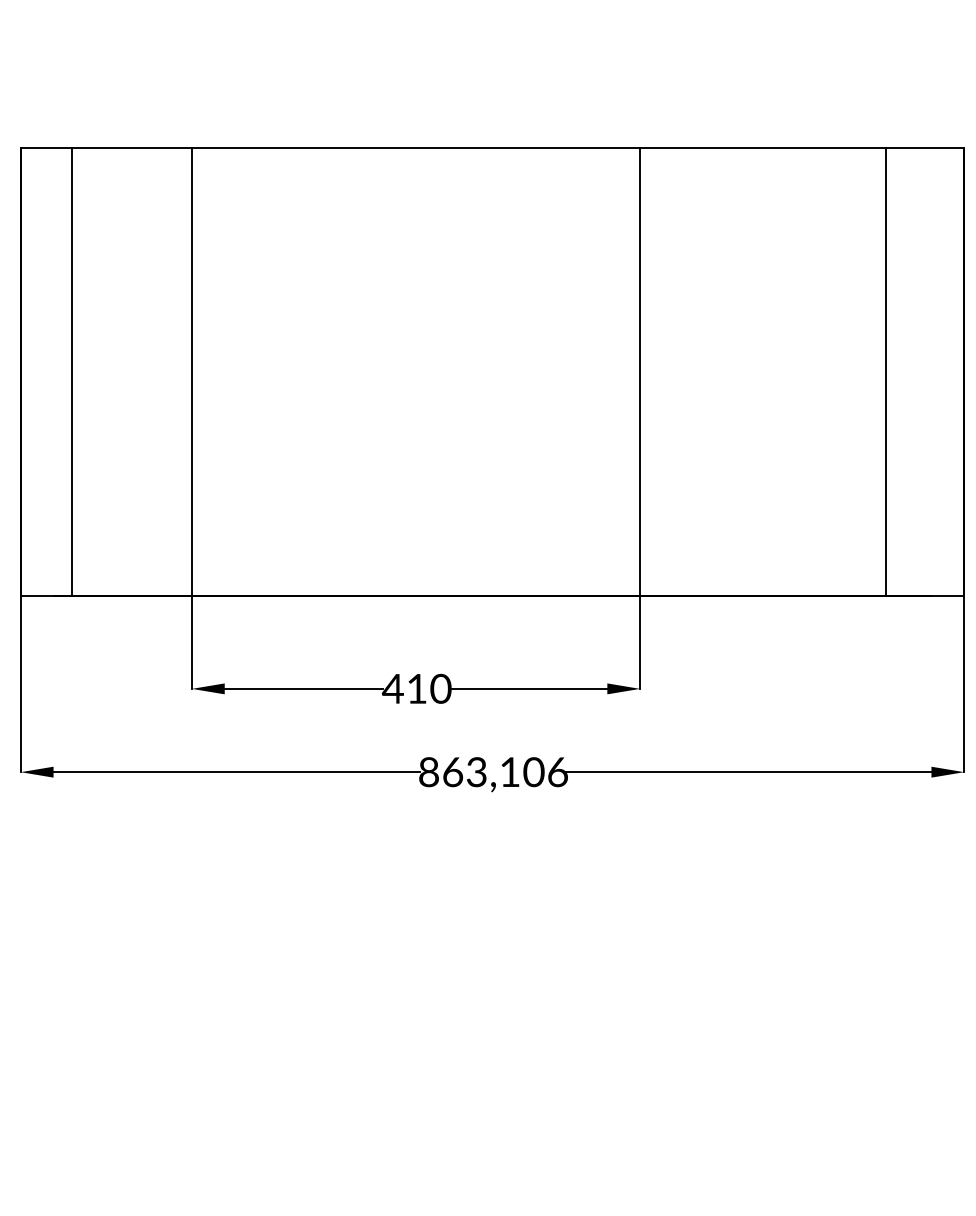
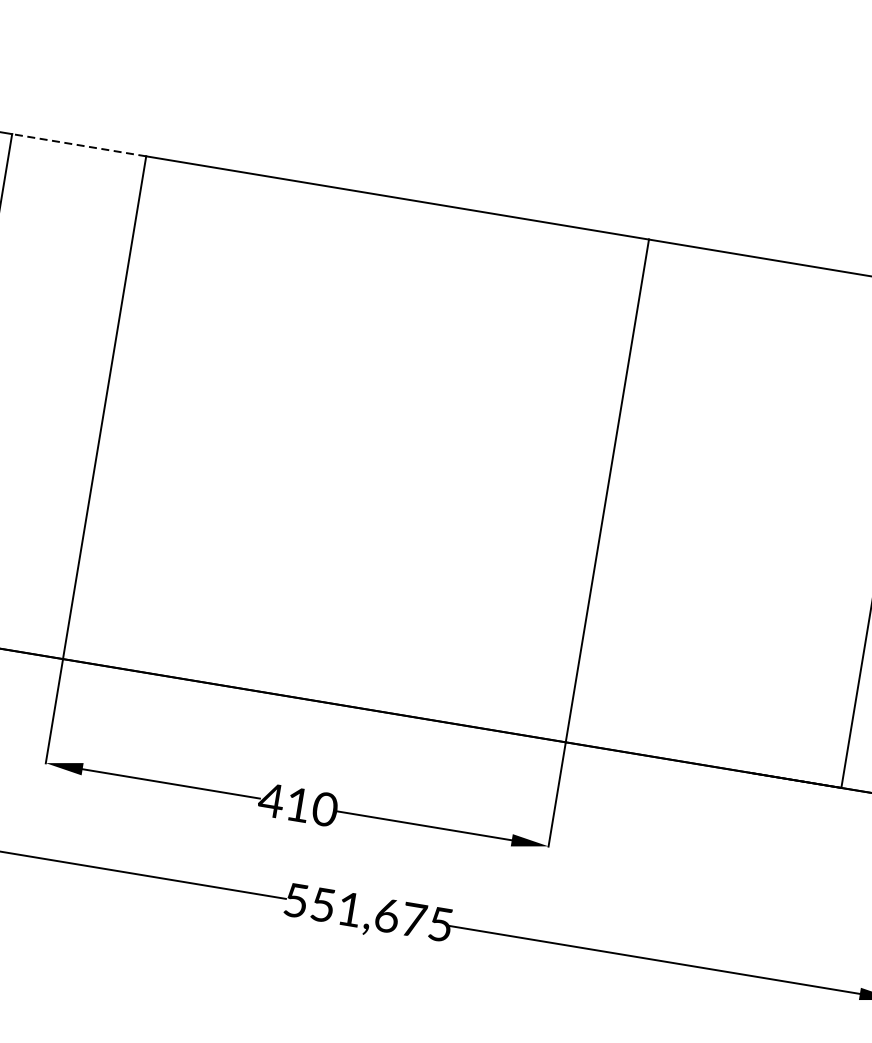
line: (132, 147) -> (79, 144), solid -> dashed
text: (493, 772) -> (368, 912), 863,106 -> 551,675

